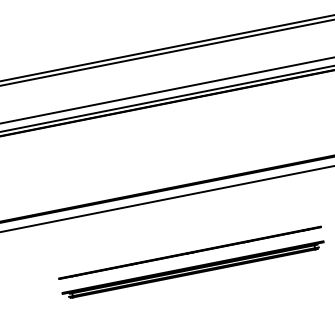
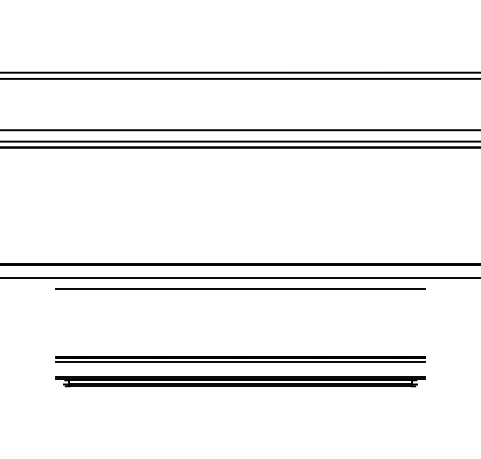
line: (180, 204) -> (240, 289), added
line: (190, 255) -> (240, 361), added

